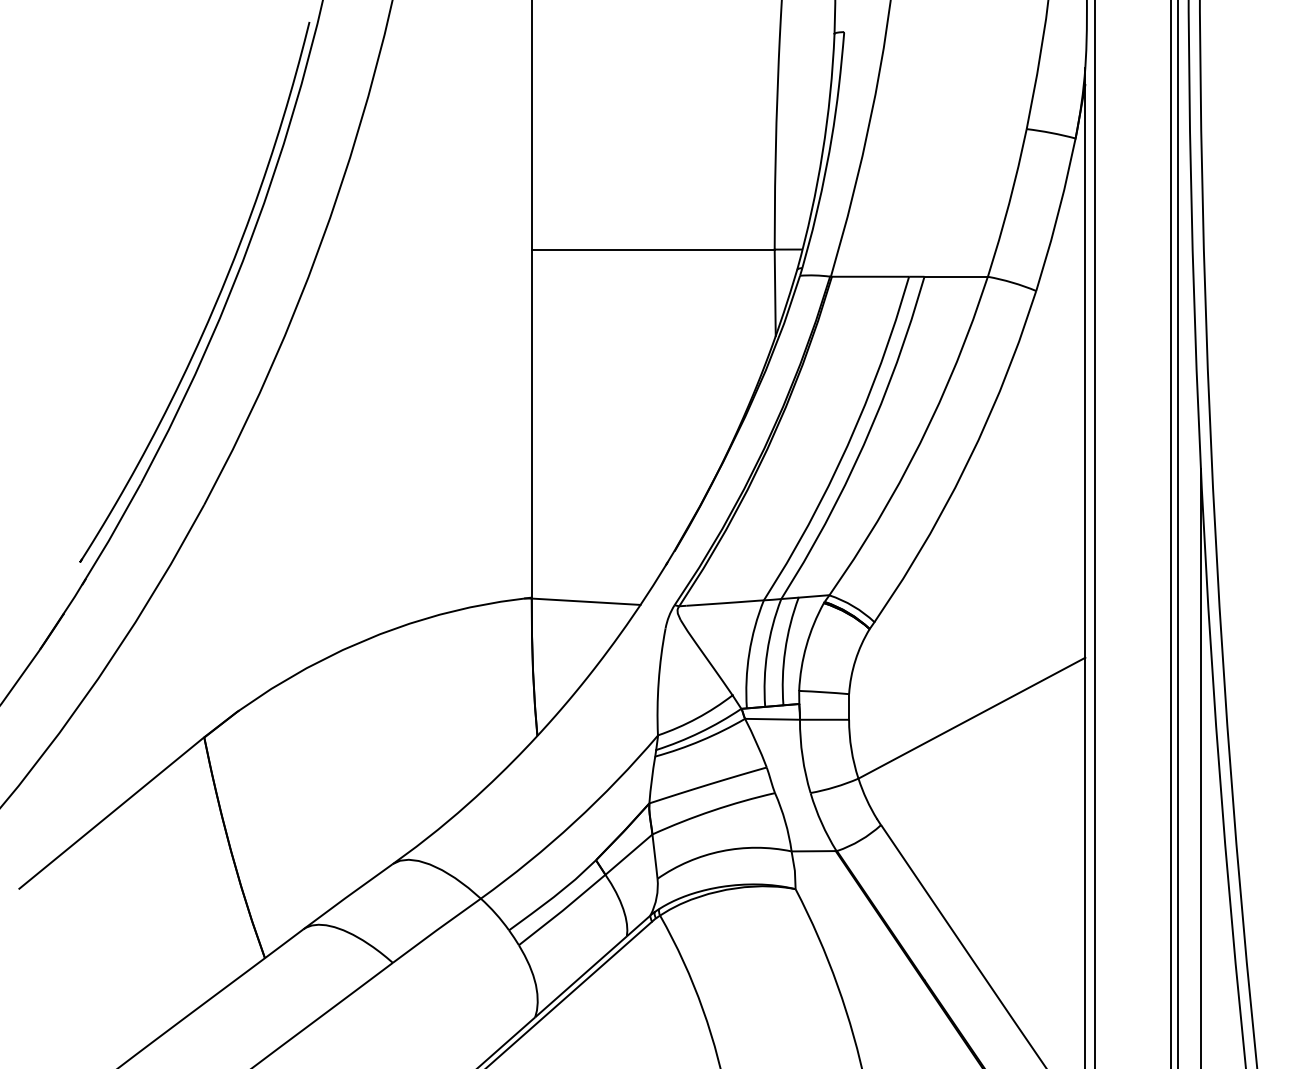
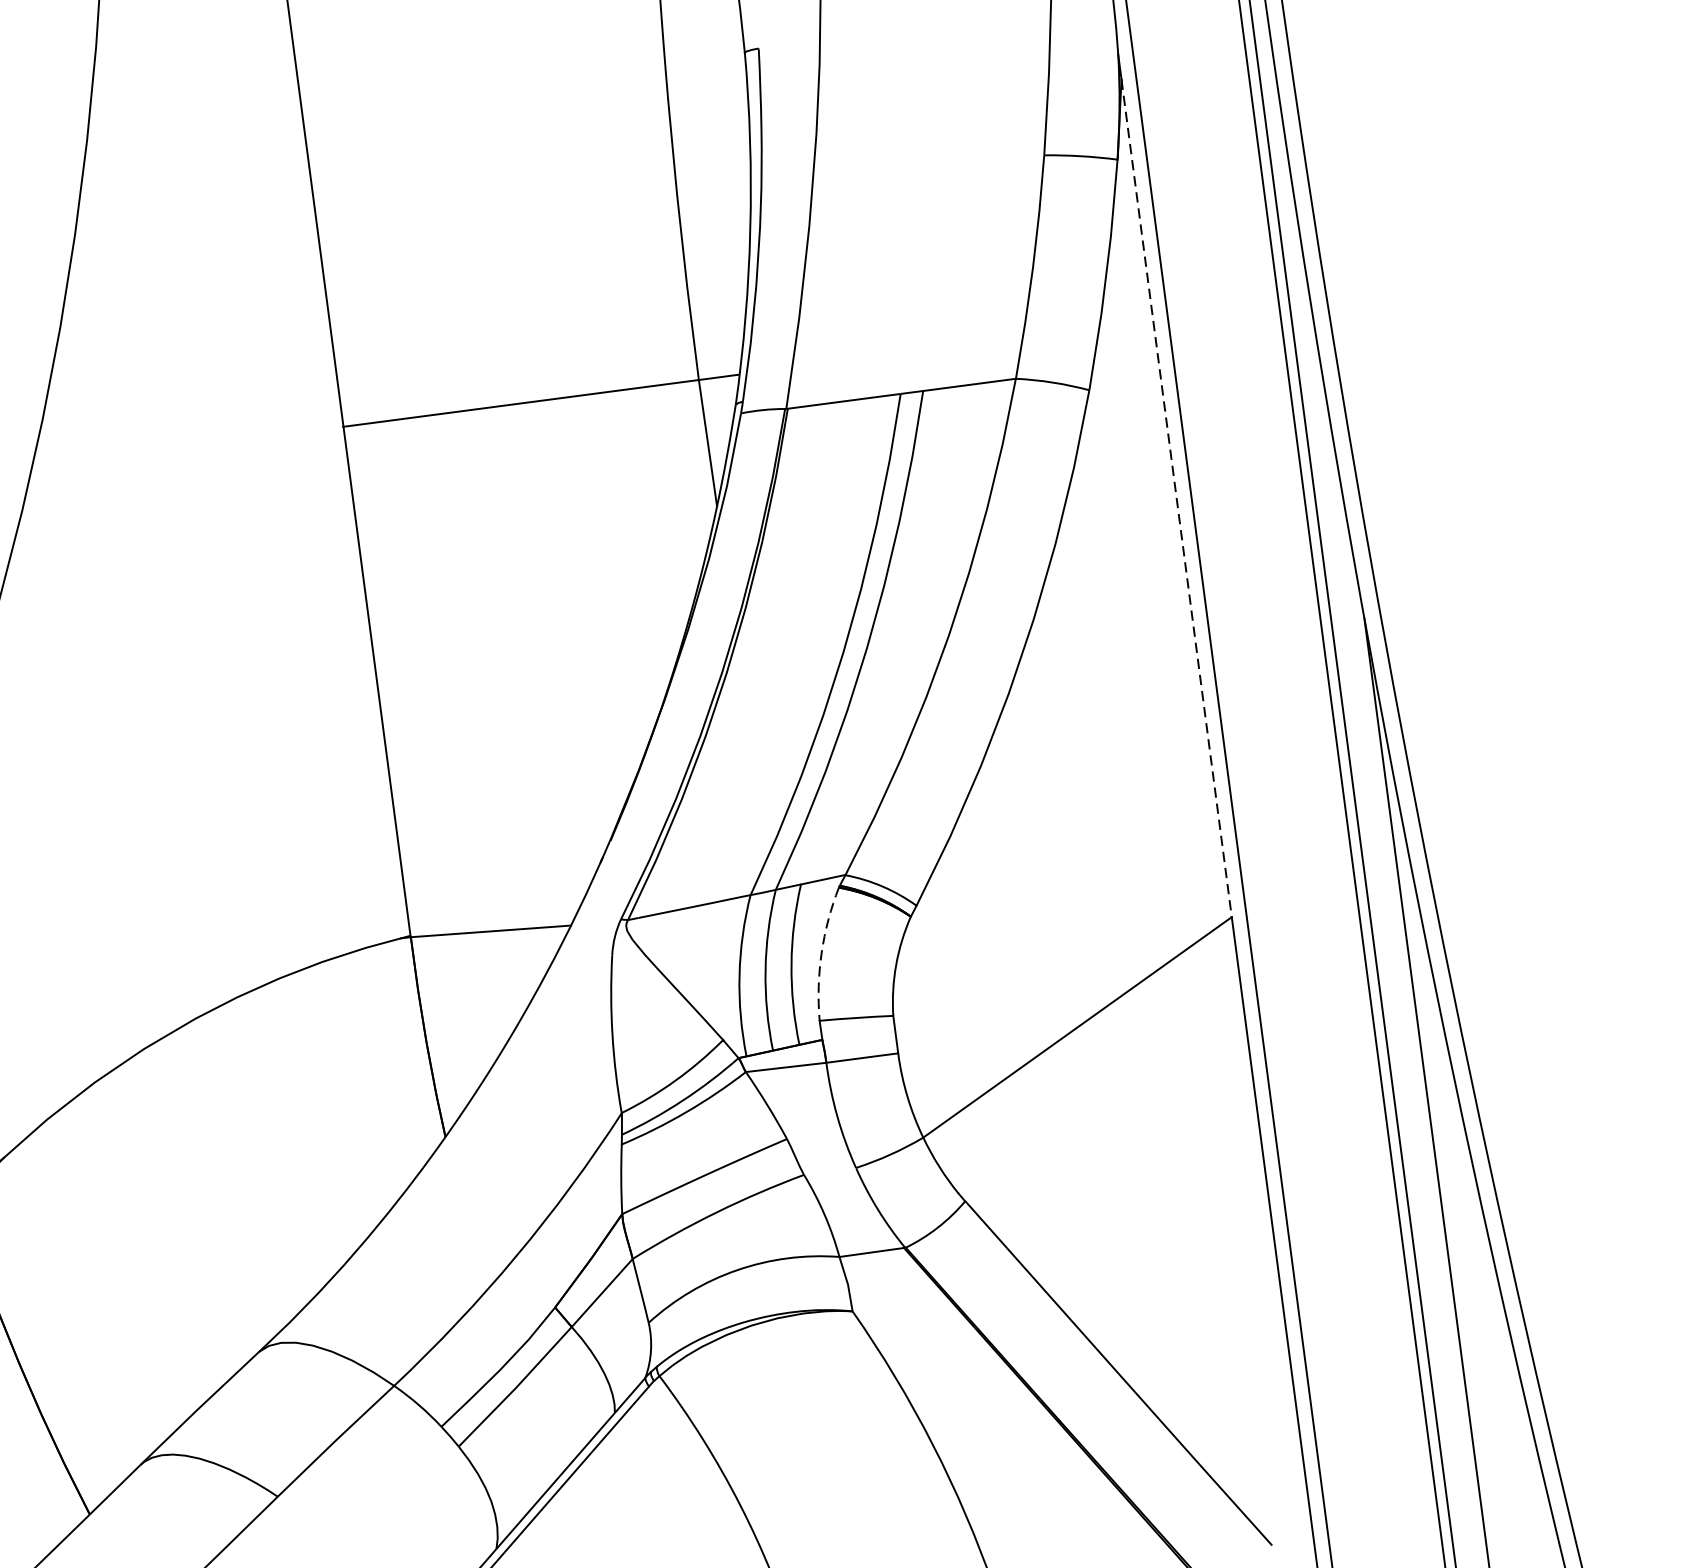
line: (1085, 371) -> (1176, 498), solid -> dashed
arc: (806, 645) -> (821, 952), solid -> dashed

